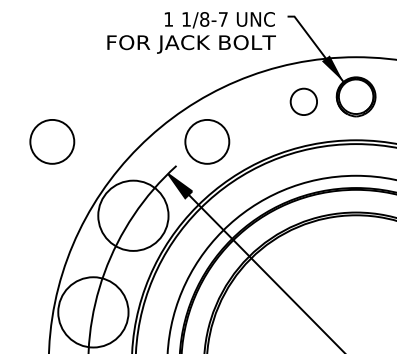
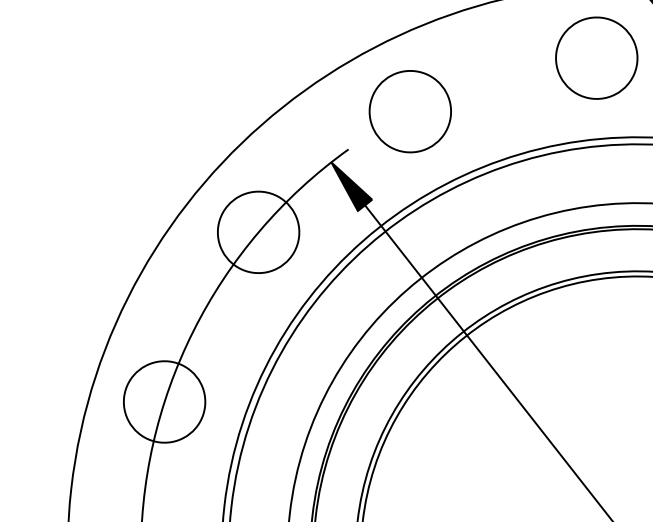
circle: (303, 101) -> (596, 57), size x1.67
circle: (52, 141) -> (125, 78), removed
circle: (133, 215) -> (258, 231), size x0.62
circle: (93, 312) -> (164, 402), size x0.62

